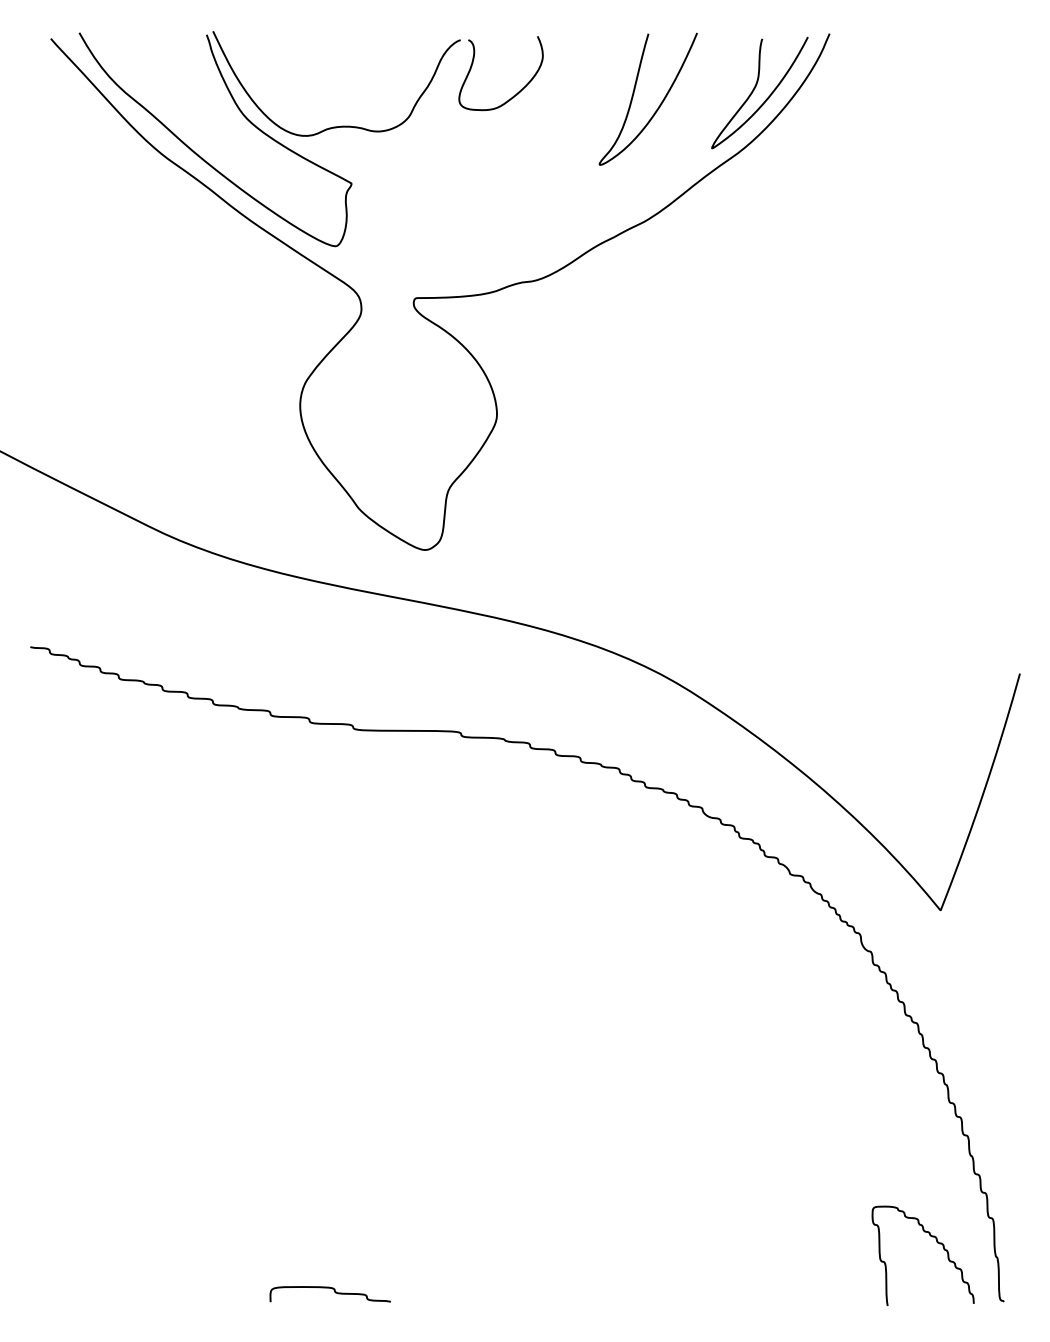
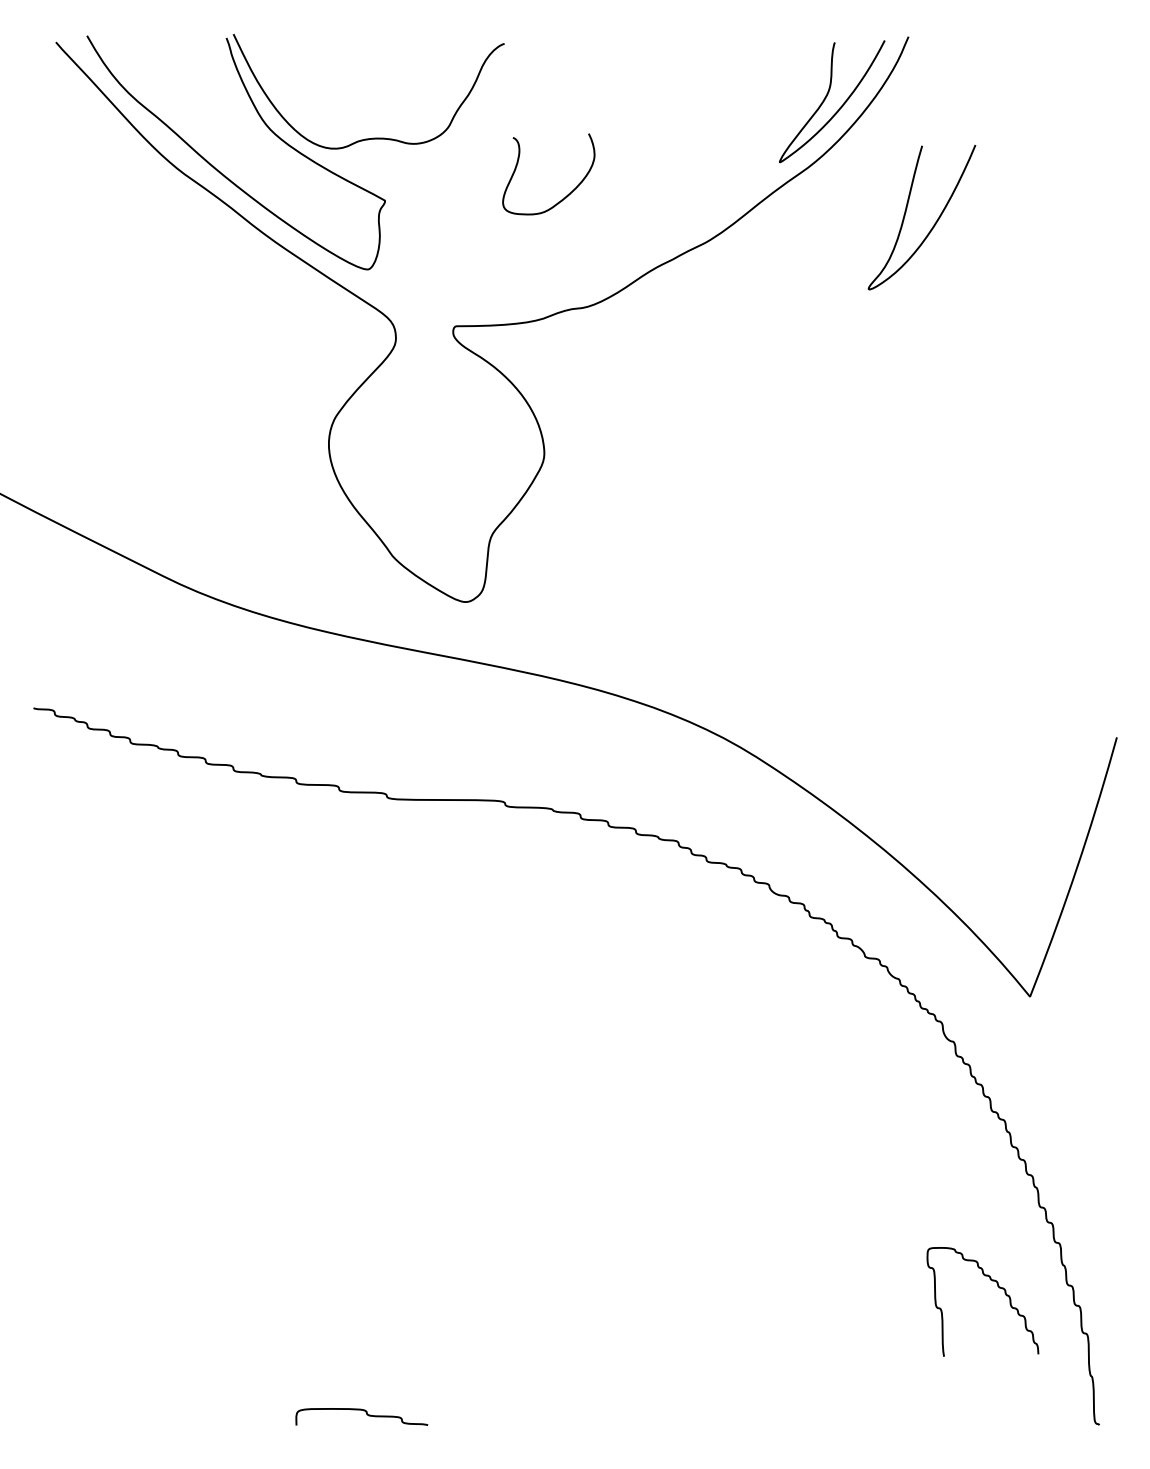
curve: (519, 90) -> (568, 193), moved
curve: (657, 107) -> (932, 226), moved
curve: (936, 1241) -> (997, 1286), moved

